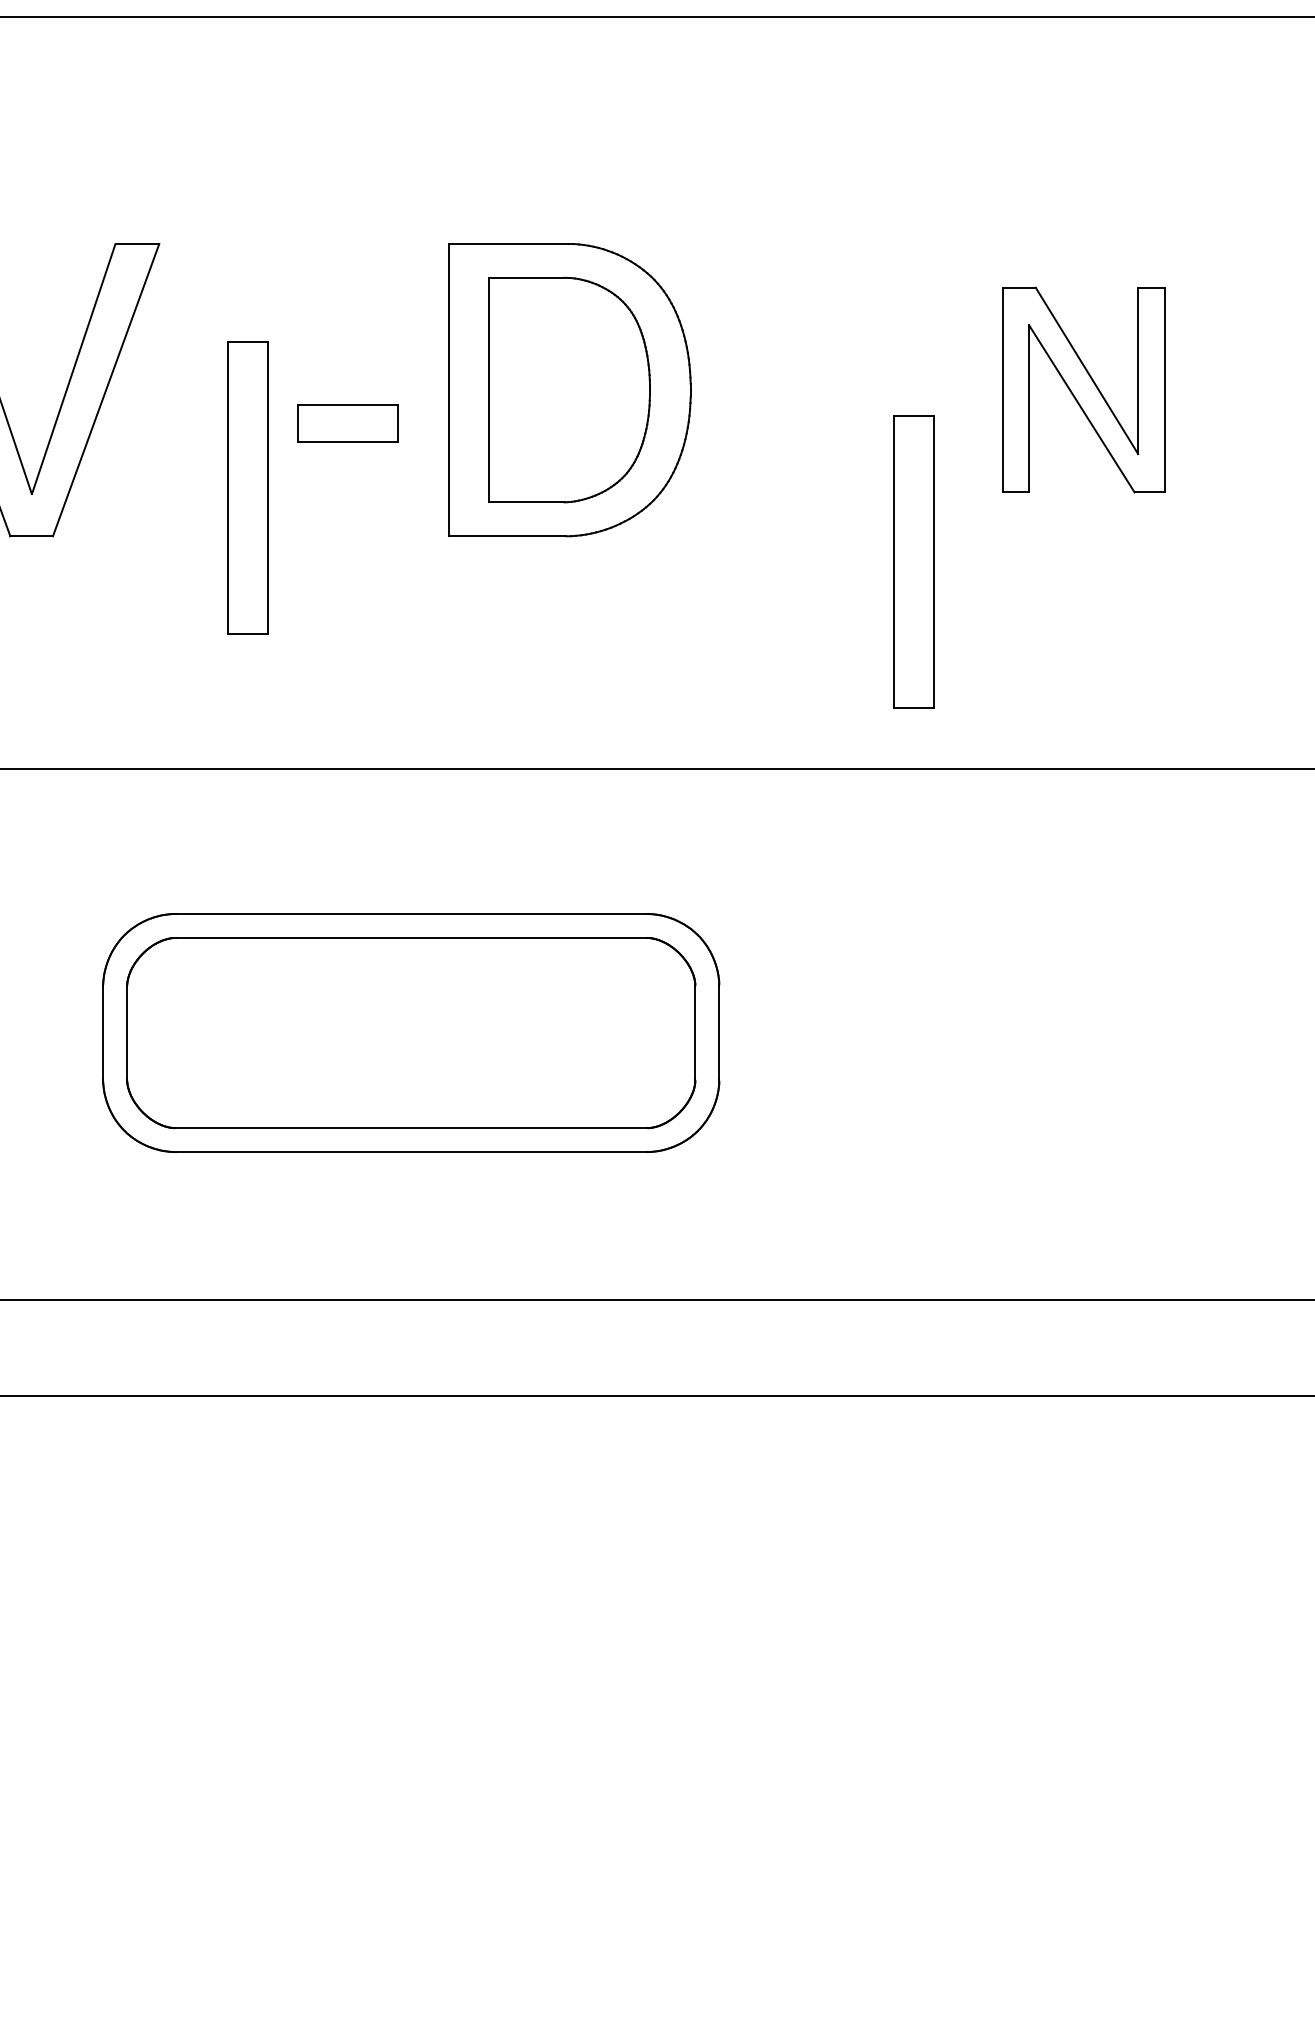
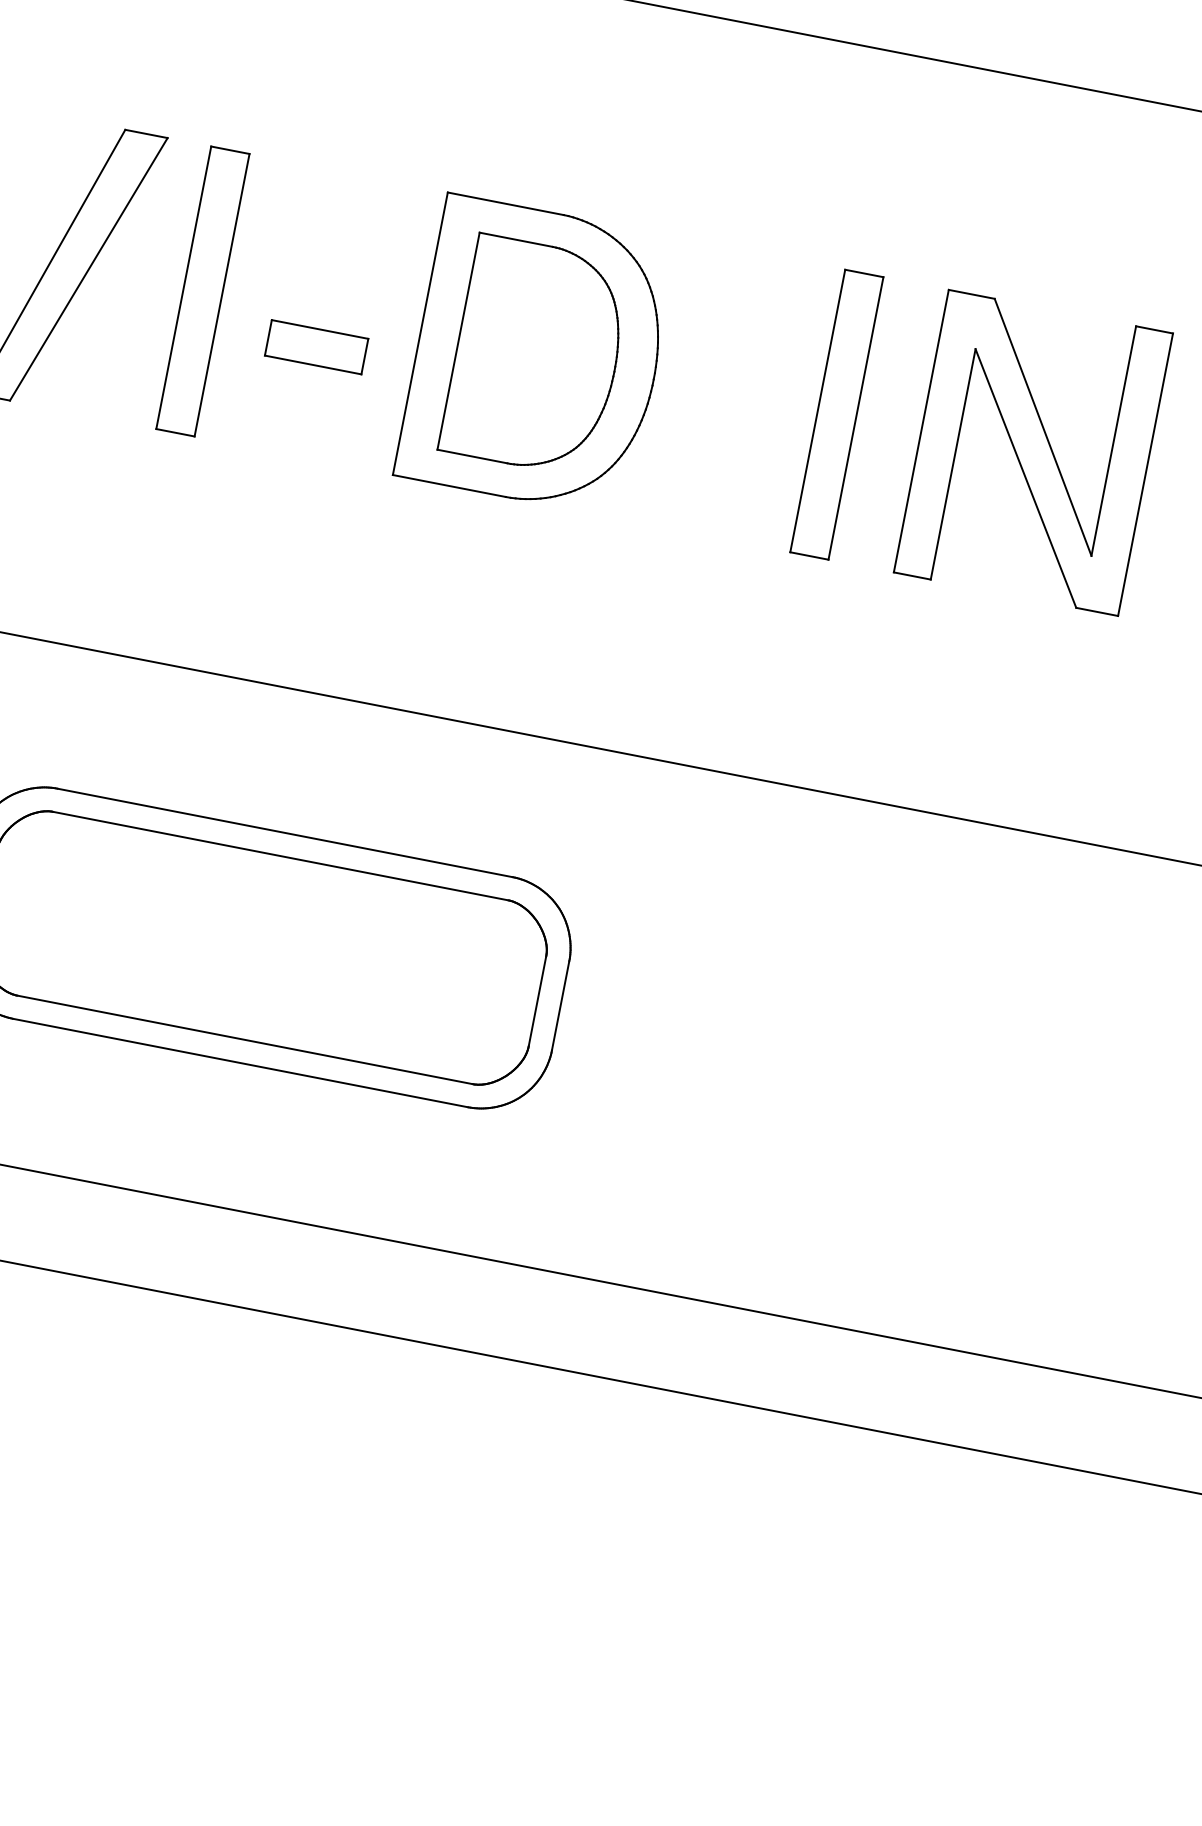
part: (1083, 389) -> (1033, 452), size x1.43
part: (247, 487) -> (202, 290), moved
part: (913, 561) -> (836, 414), moved

